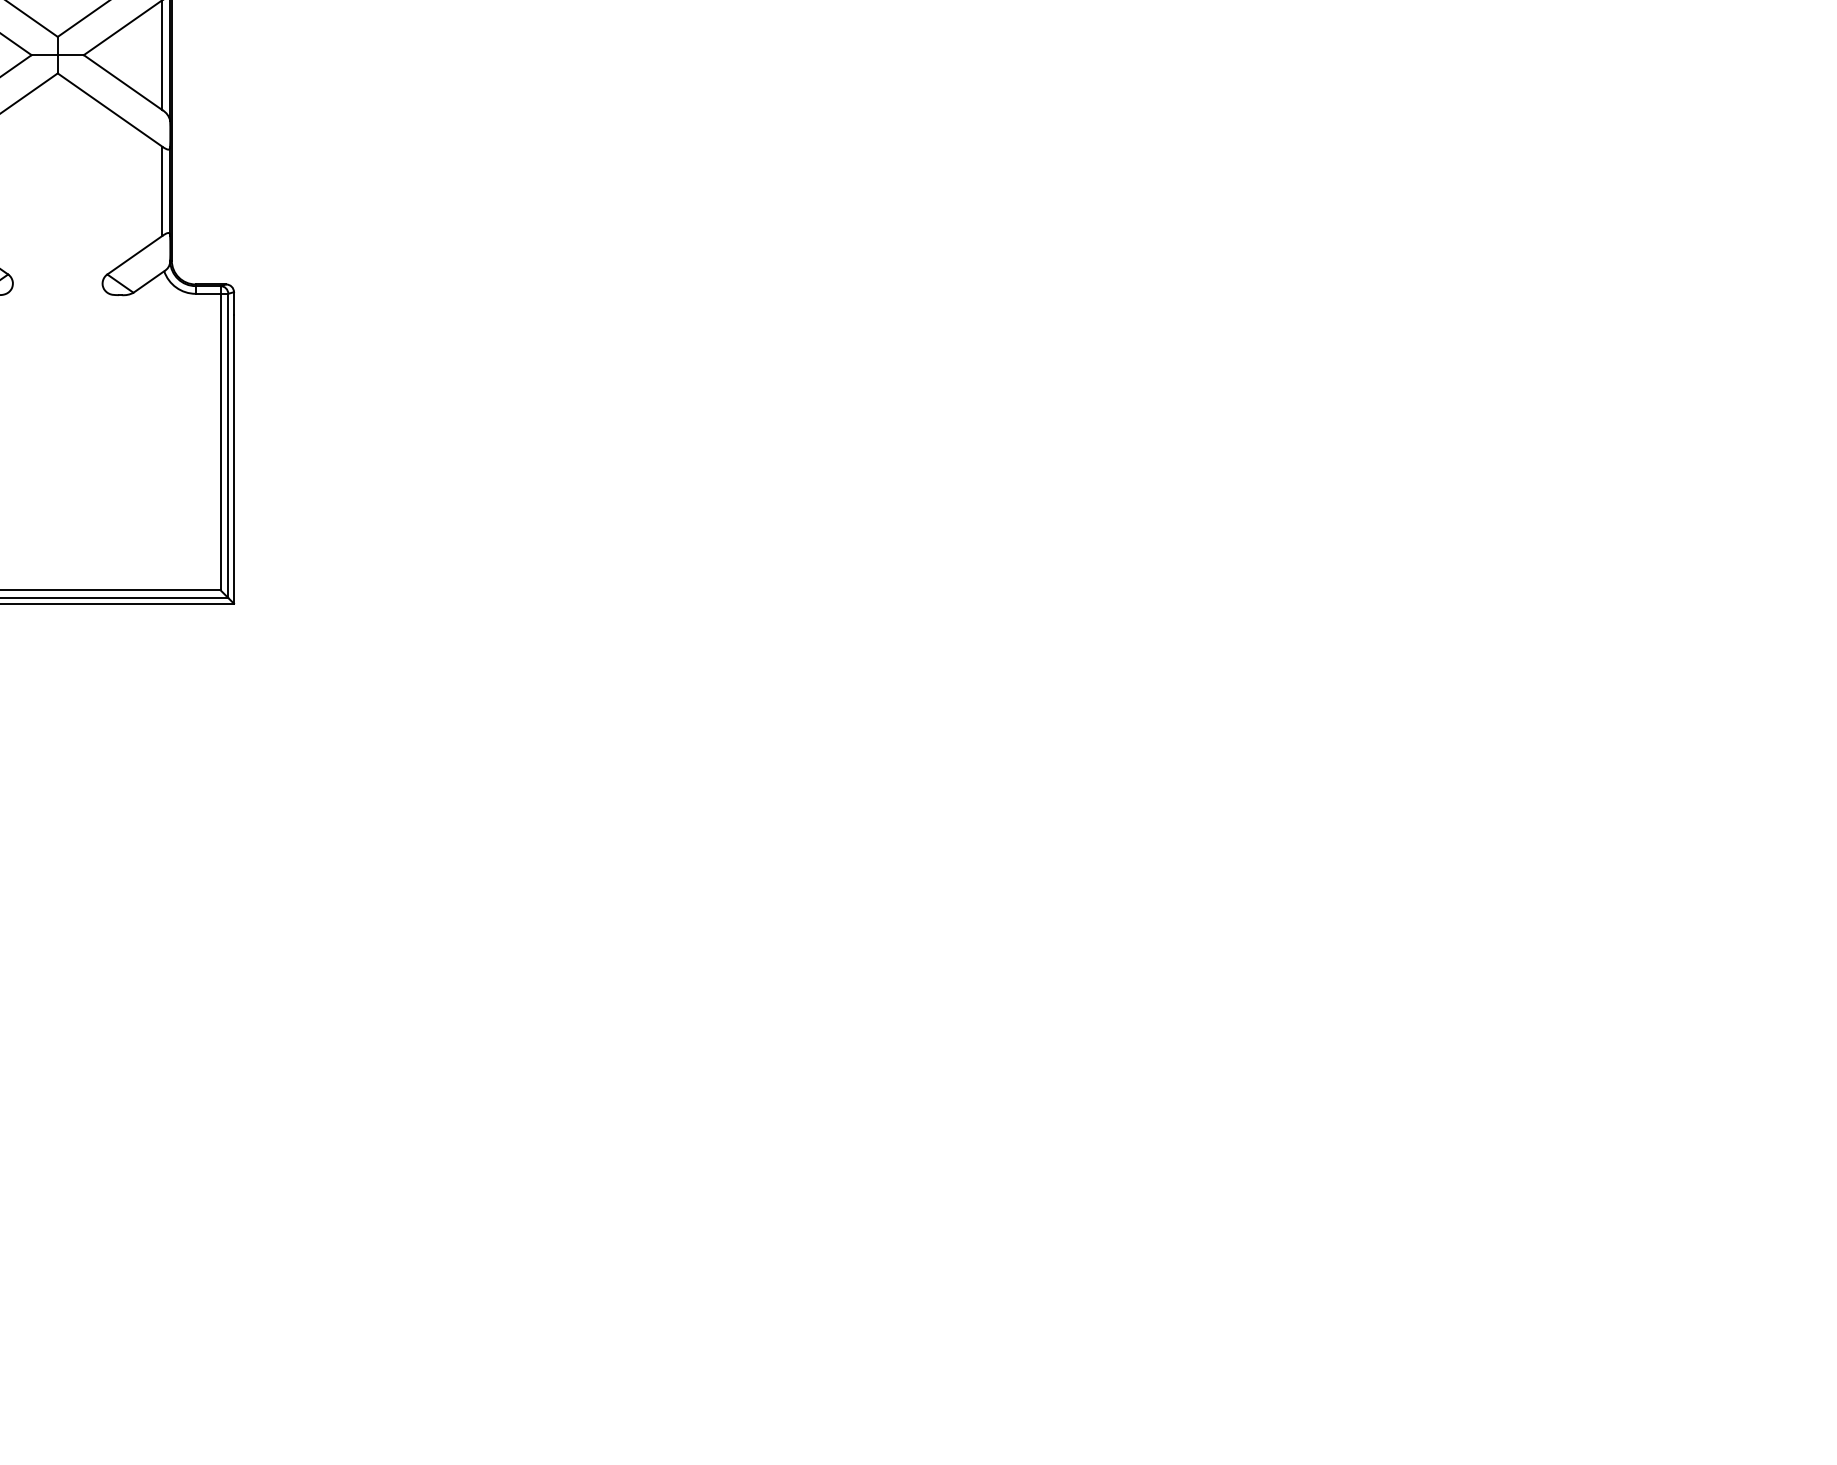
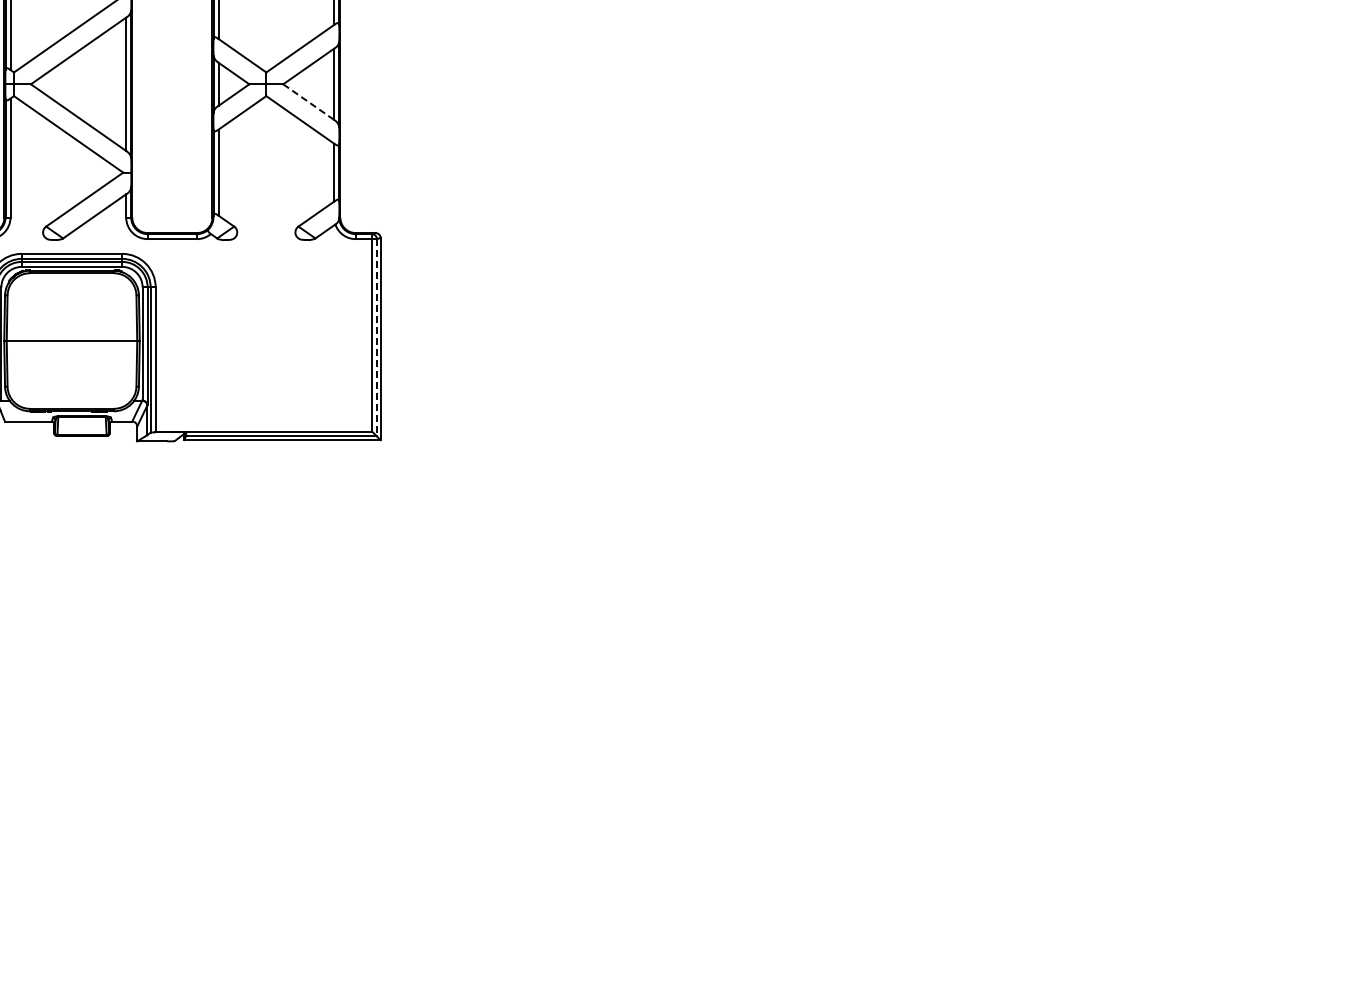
line: (124, 83) -> (309, 102), solid -> dashed
line: (227, 445) -> (376, 337), solid -> dashed

